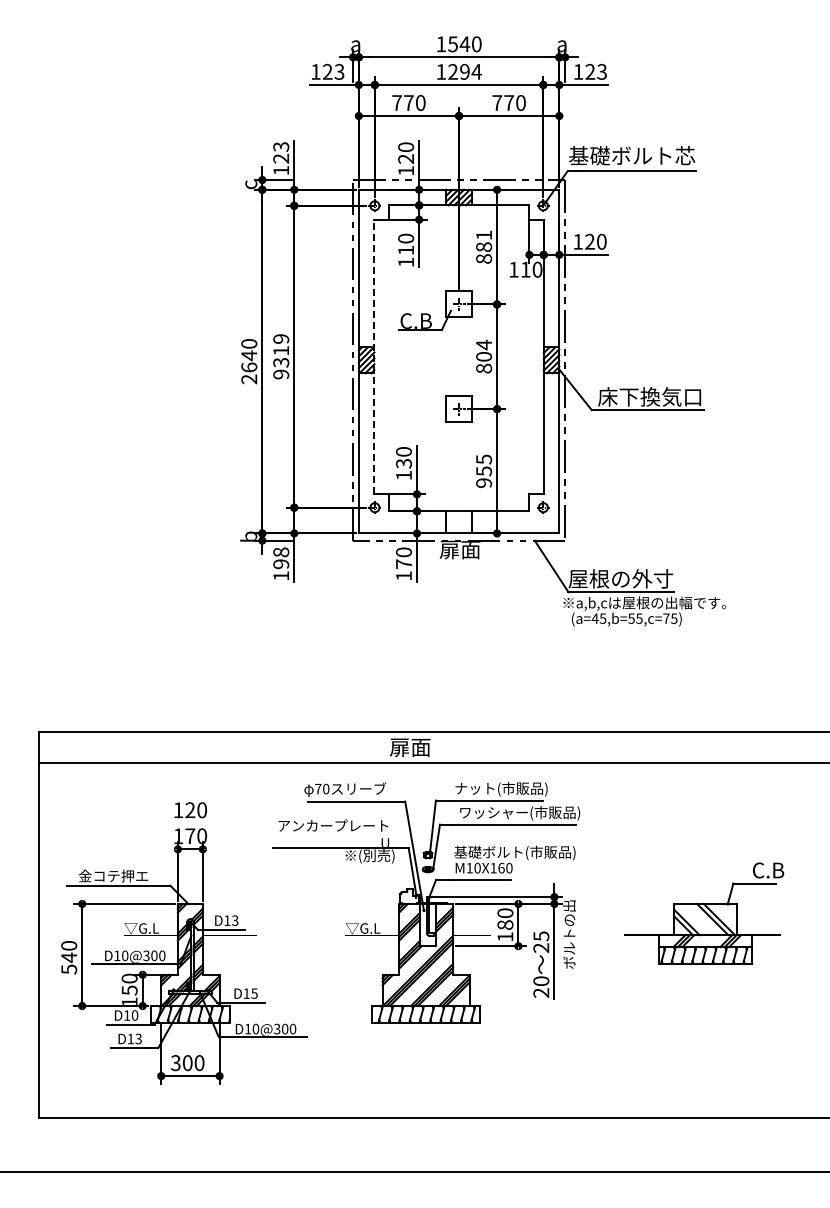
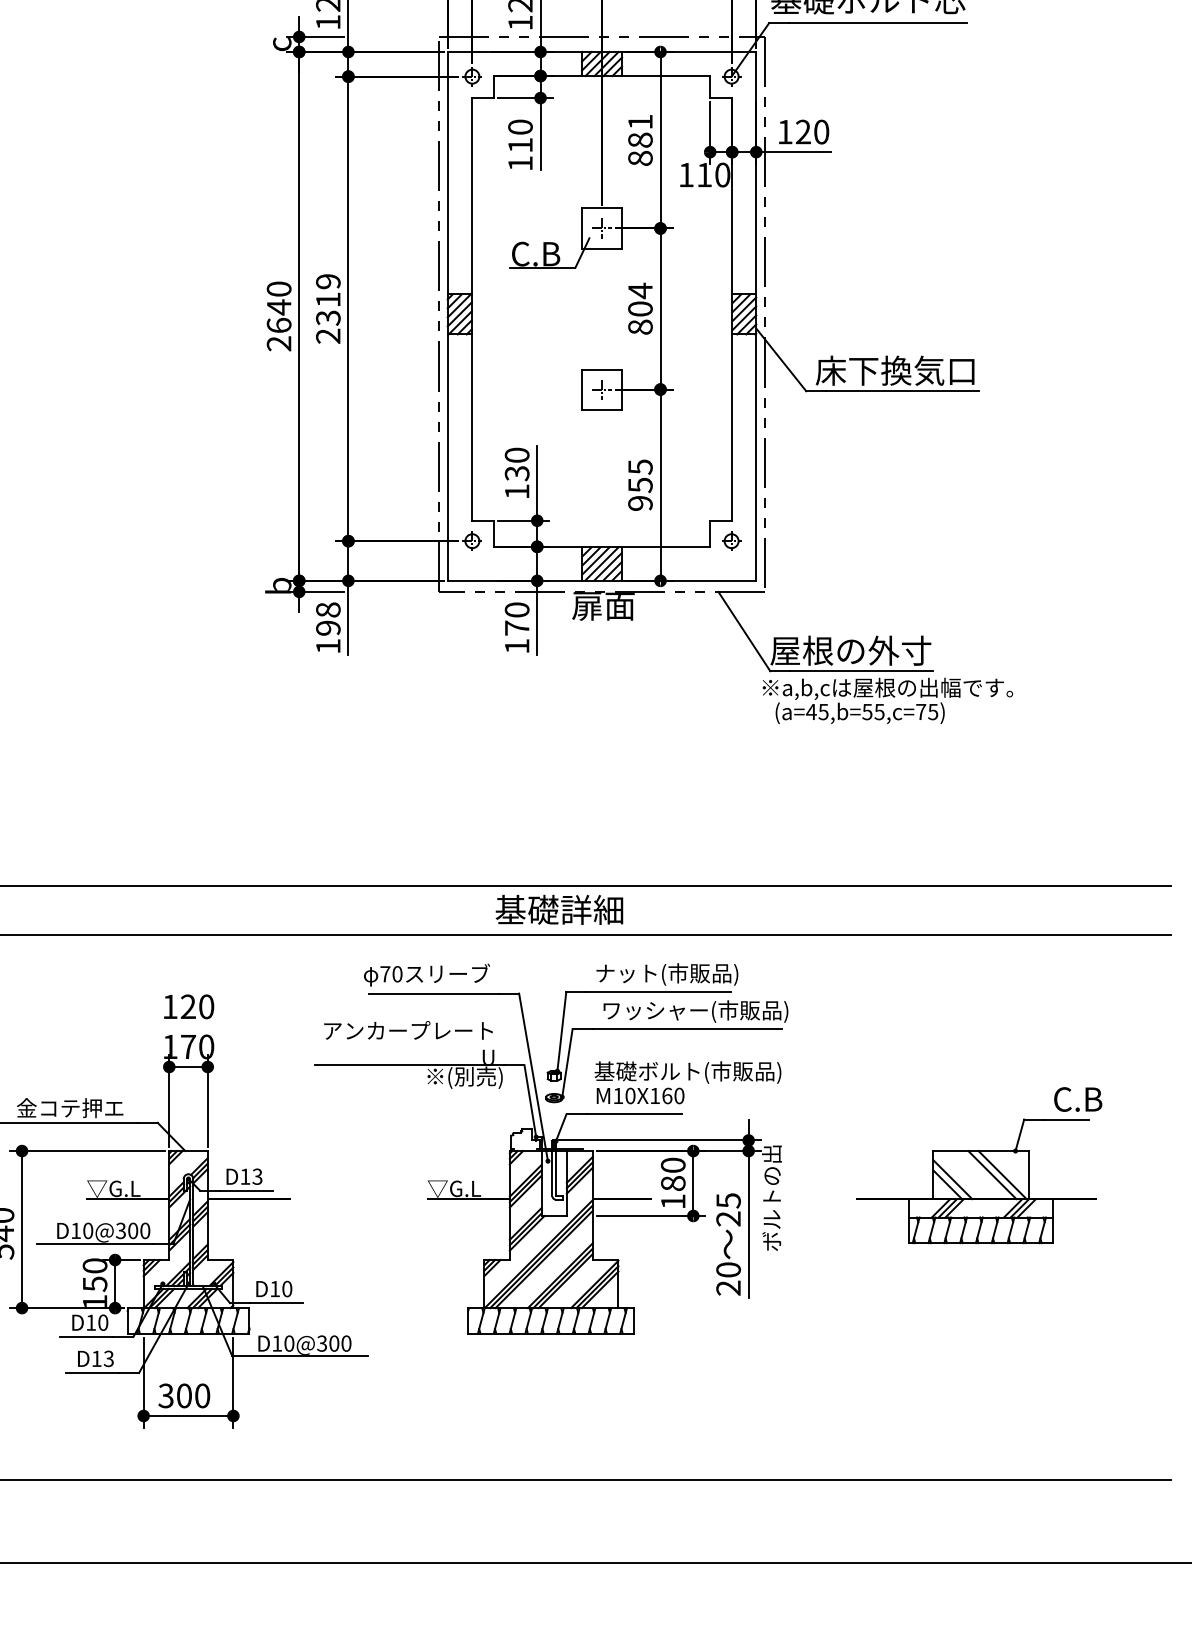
line: (374, 356) -> (471, 308), dashed -> solid
text: (281, 374) -> (328, 336), 9319 -> 2319
hatch: (459, 522) -> (602, 563), added
text: (431, 747) -> (559, 910), 扉面 -> 基礎詳細
text: (254, 993) -> (287, 1288), D15 -> D10

